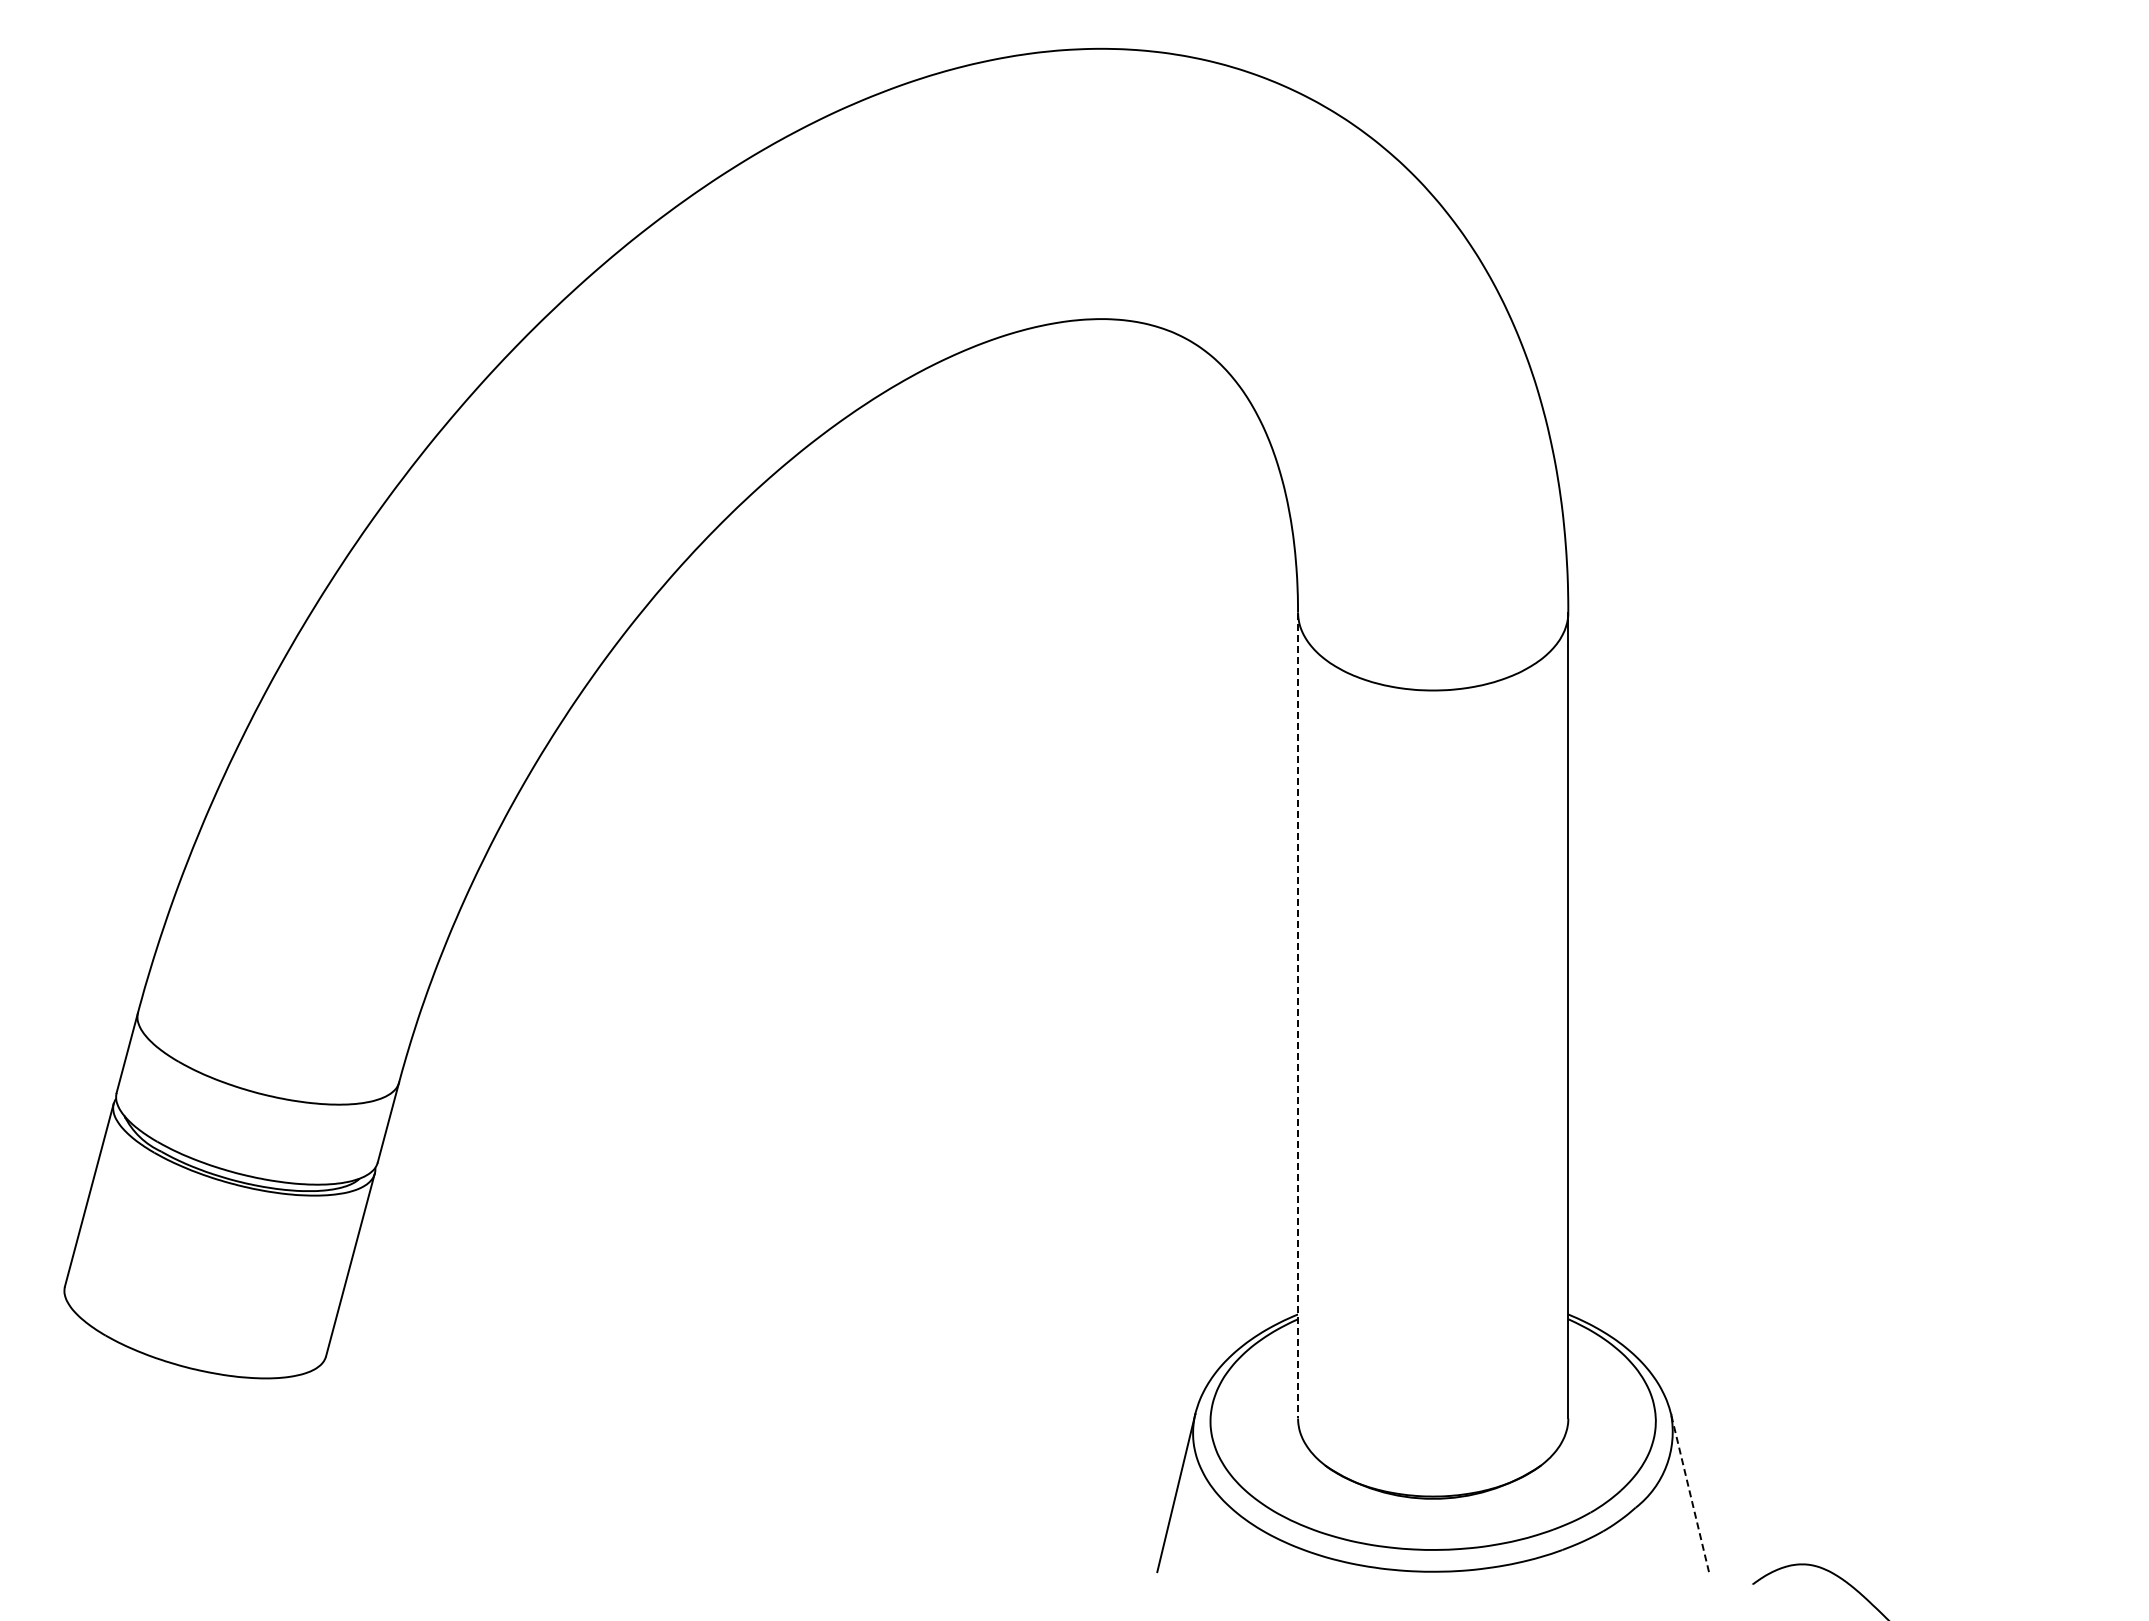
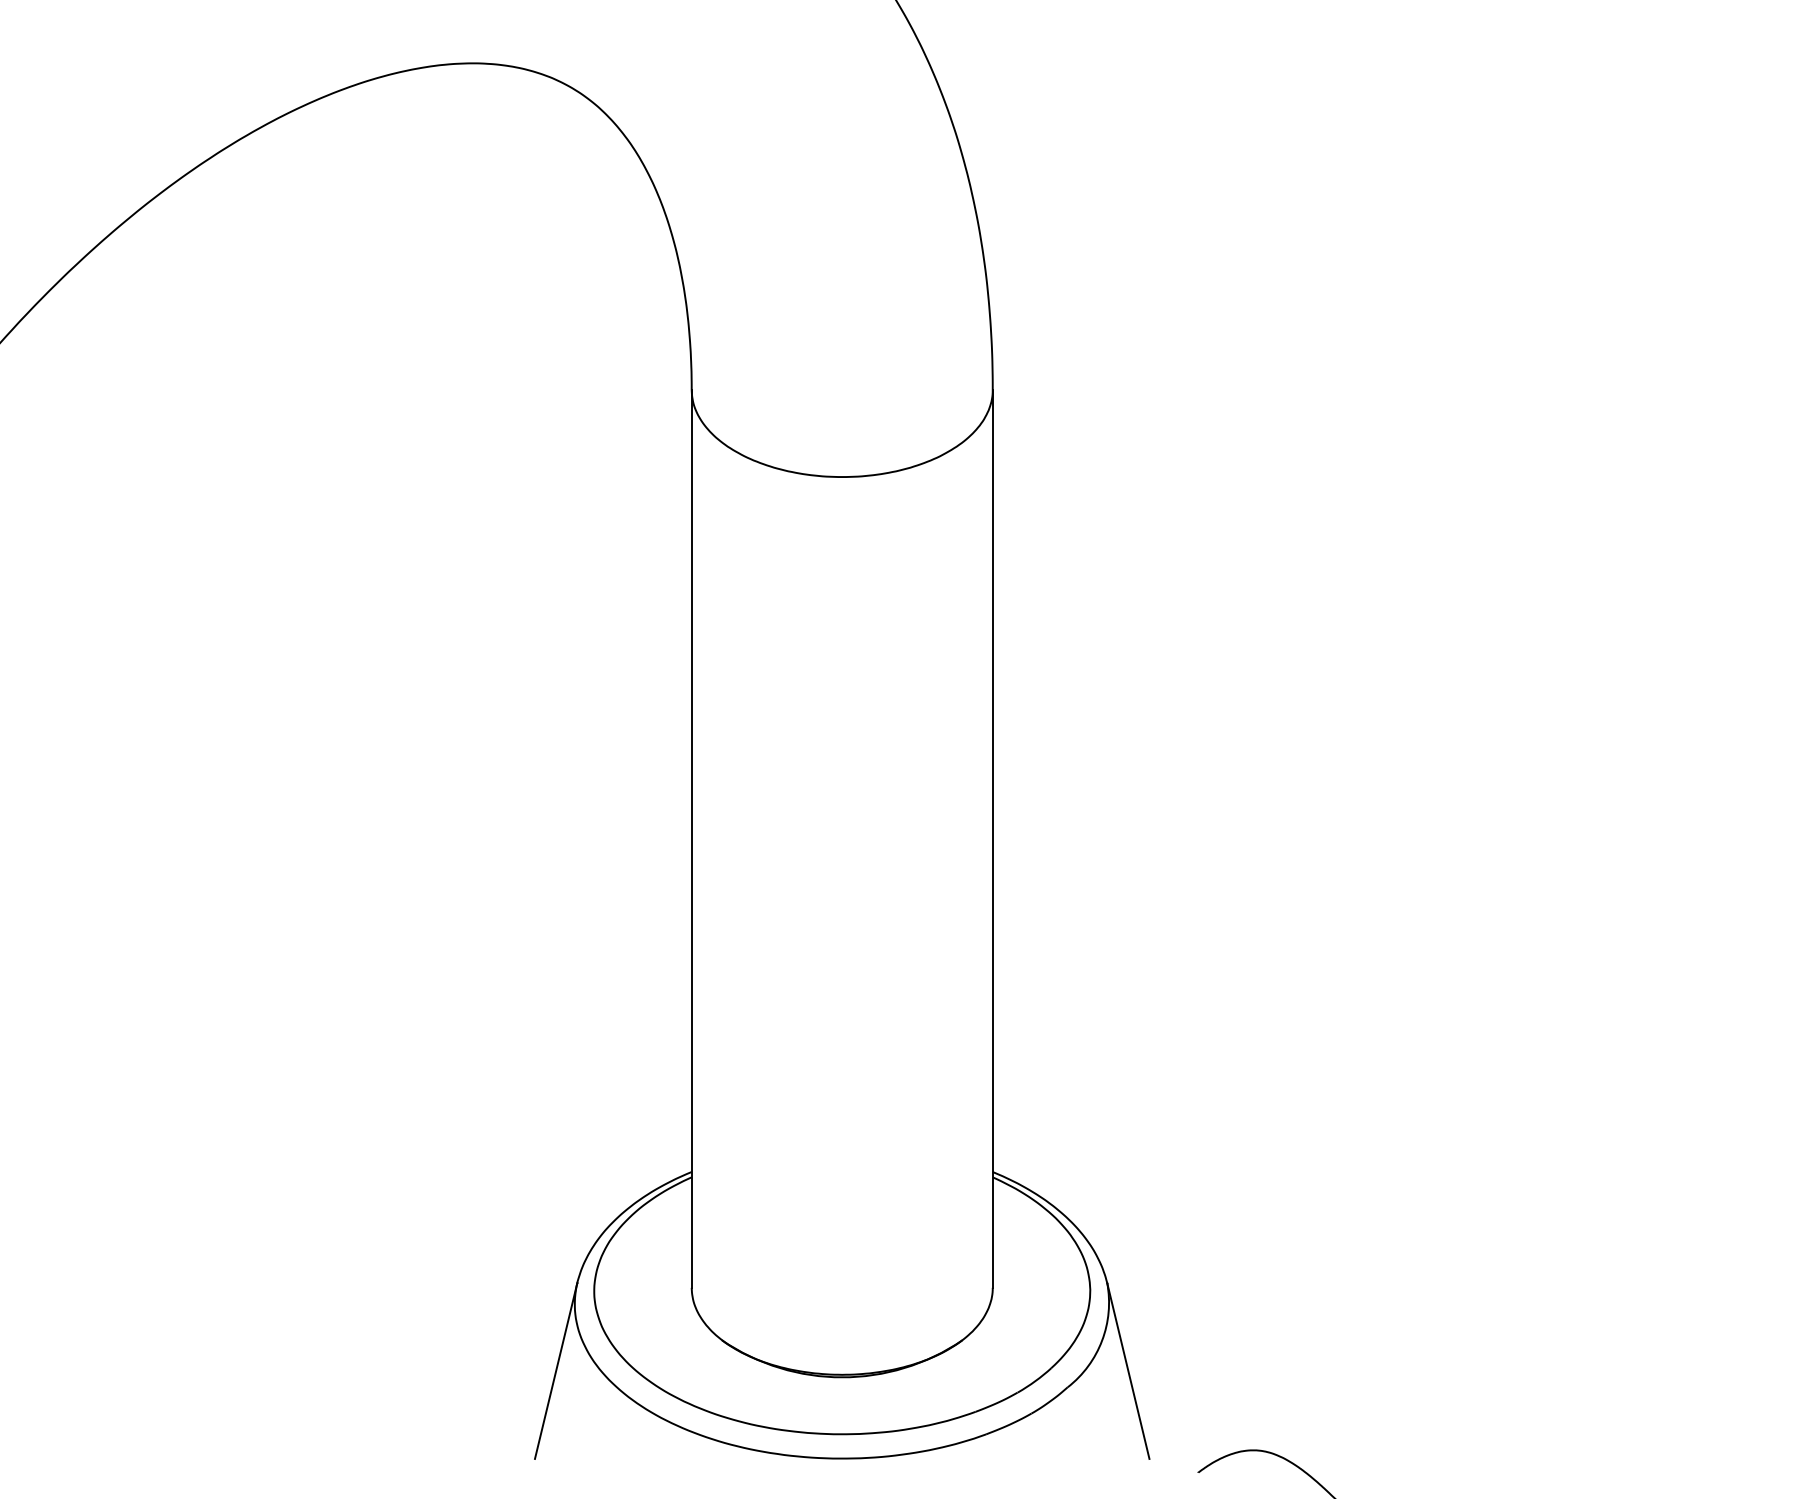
line: (1298, 1015) -> (692, 839), dashed -> solid
line: (1689, 1492) -> (1127, 1370), dashed -> solid

